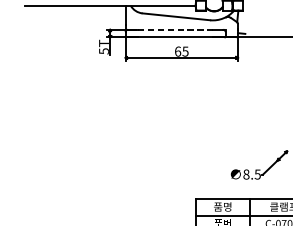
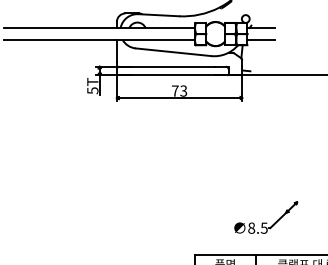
line: (254, 6) -> (260, 40), added
line: (175, 29) -> (172, 66), dashed -> solid
text: (181, 51) -> (179, 90), 65 -> 73

